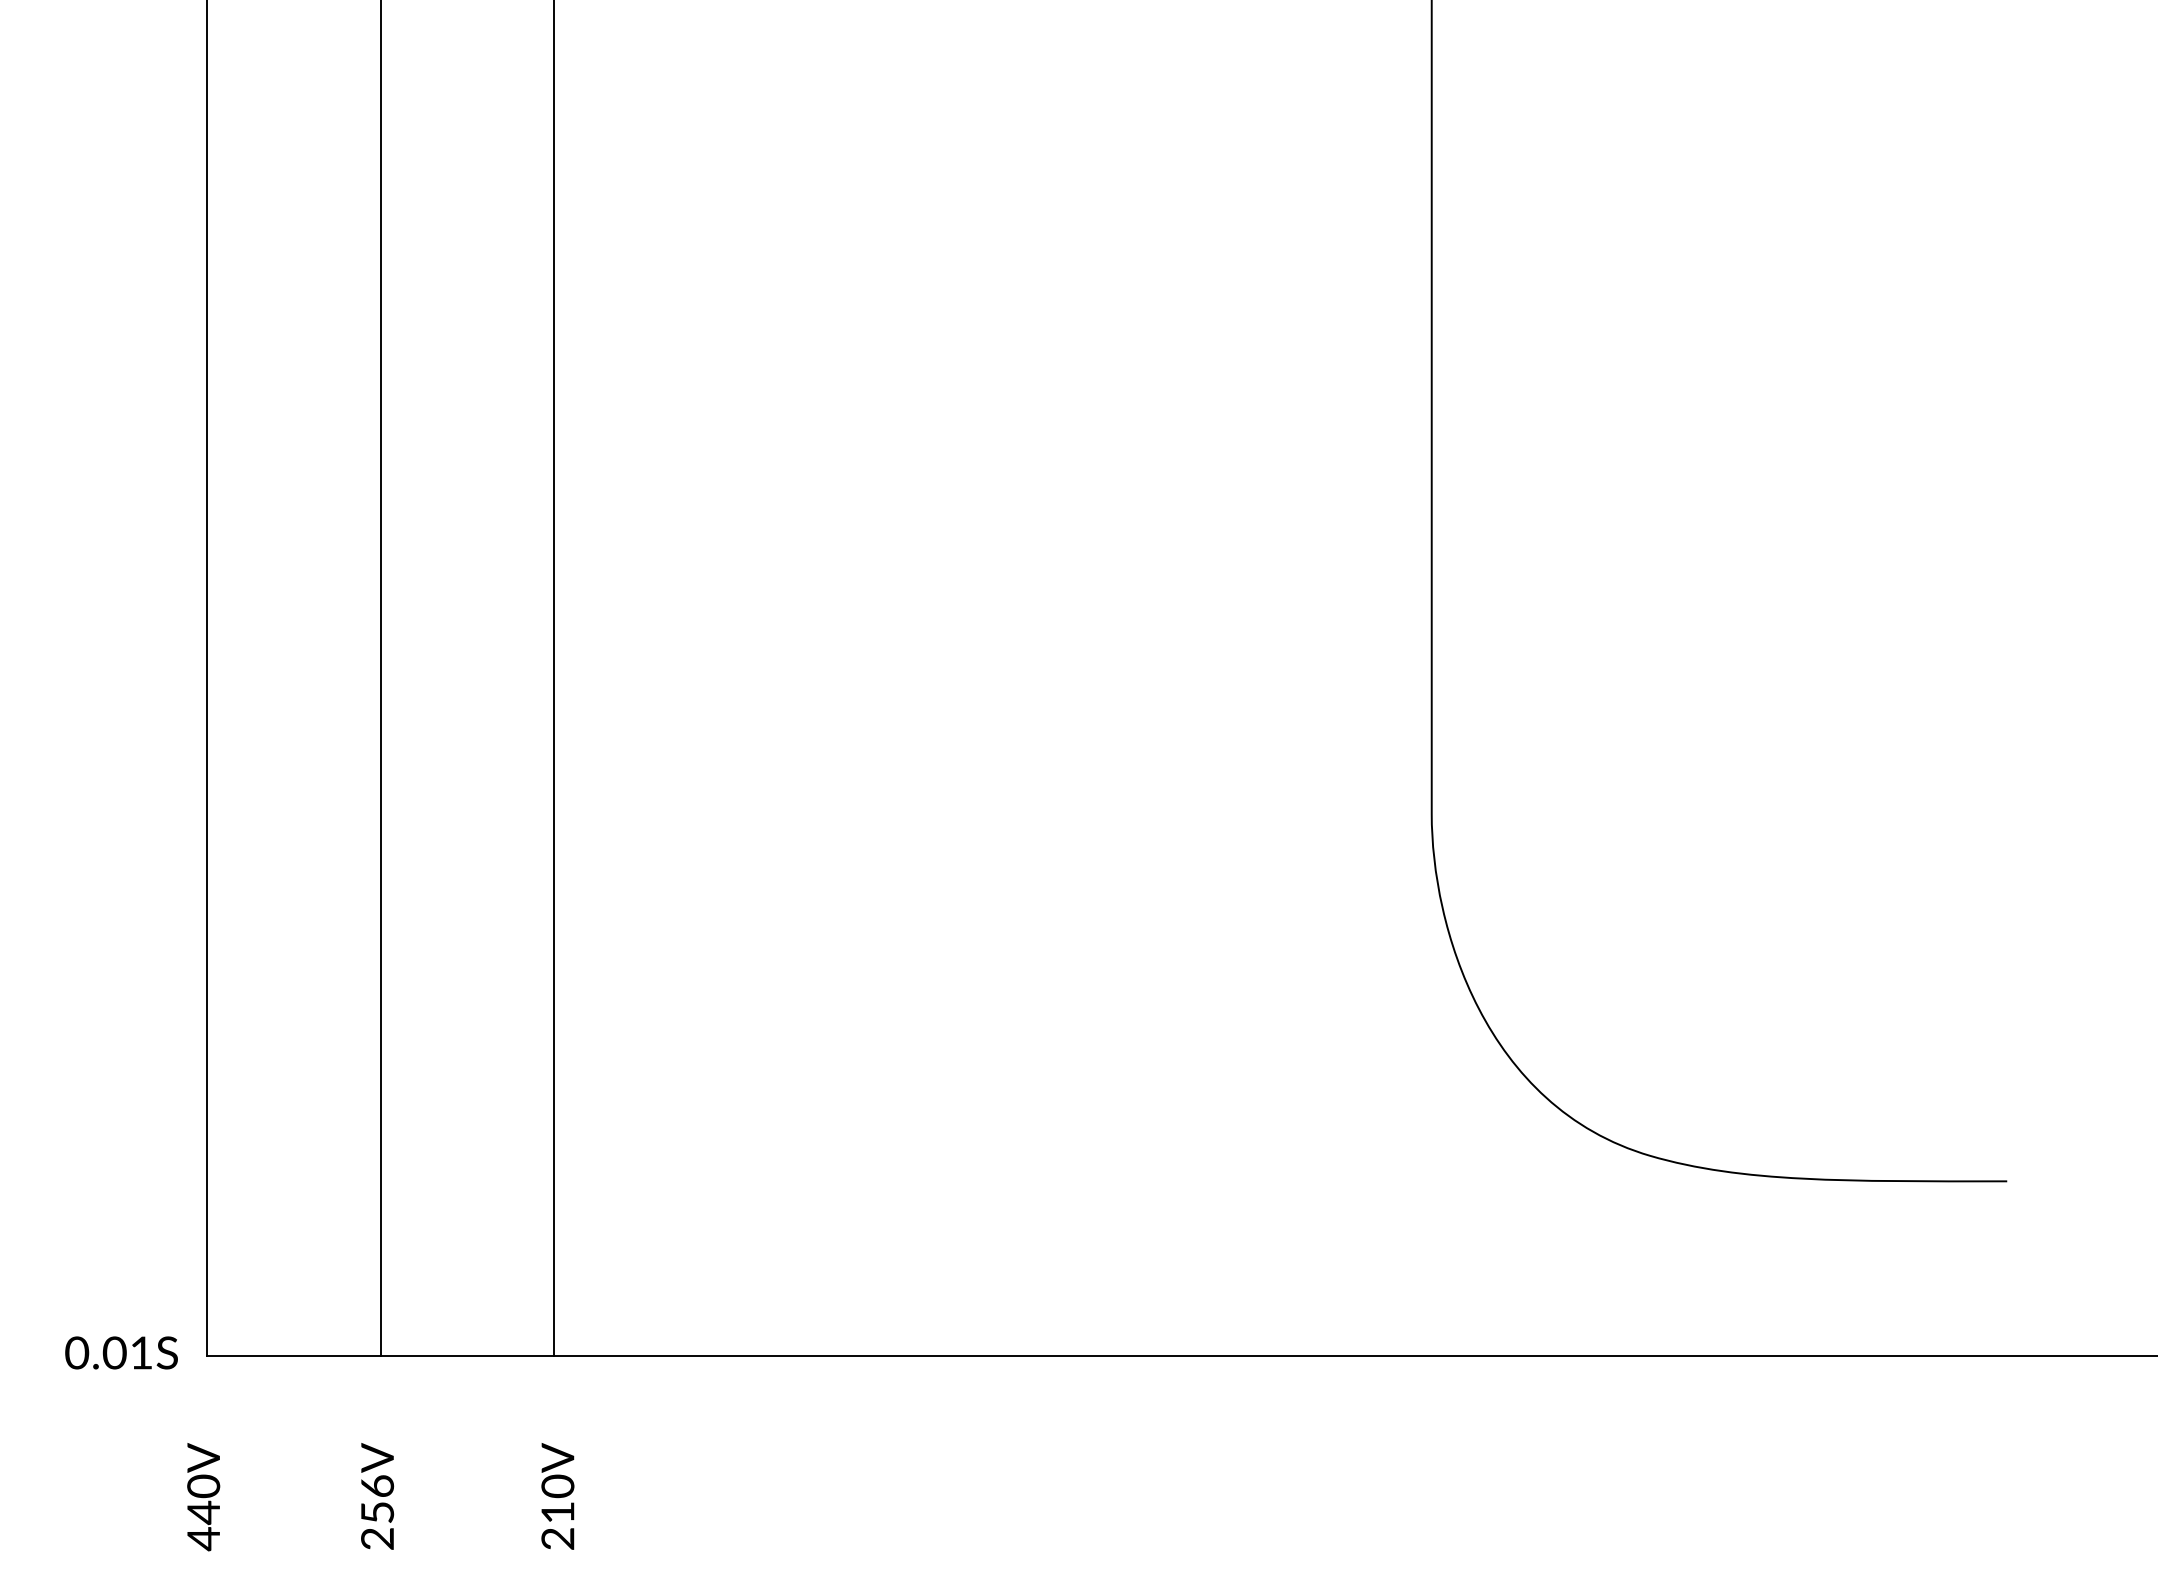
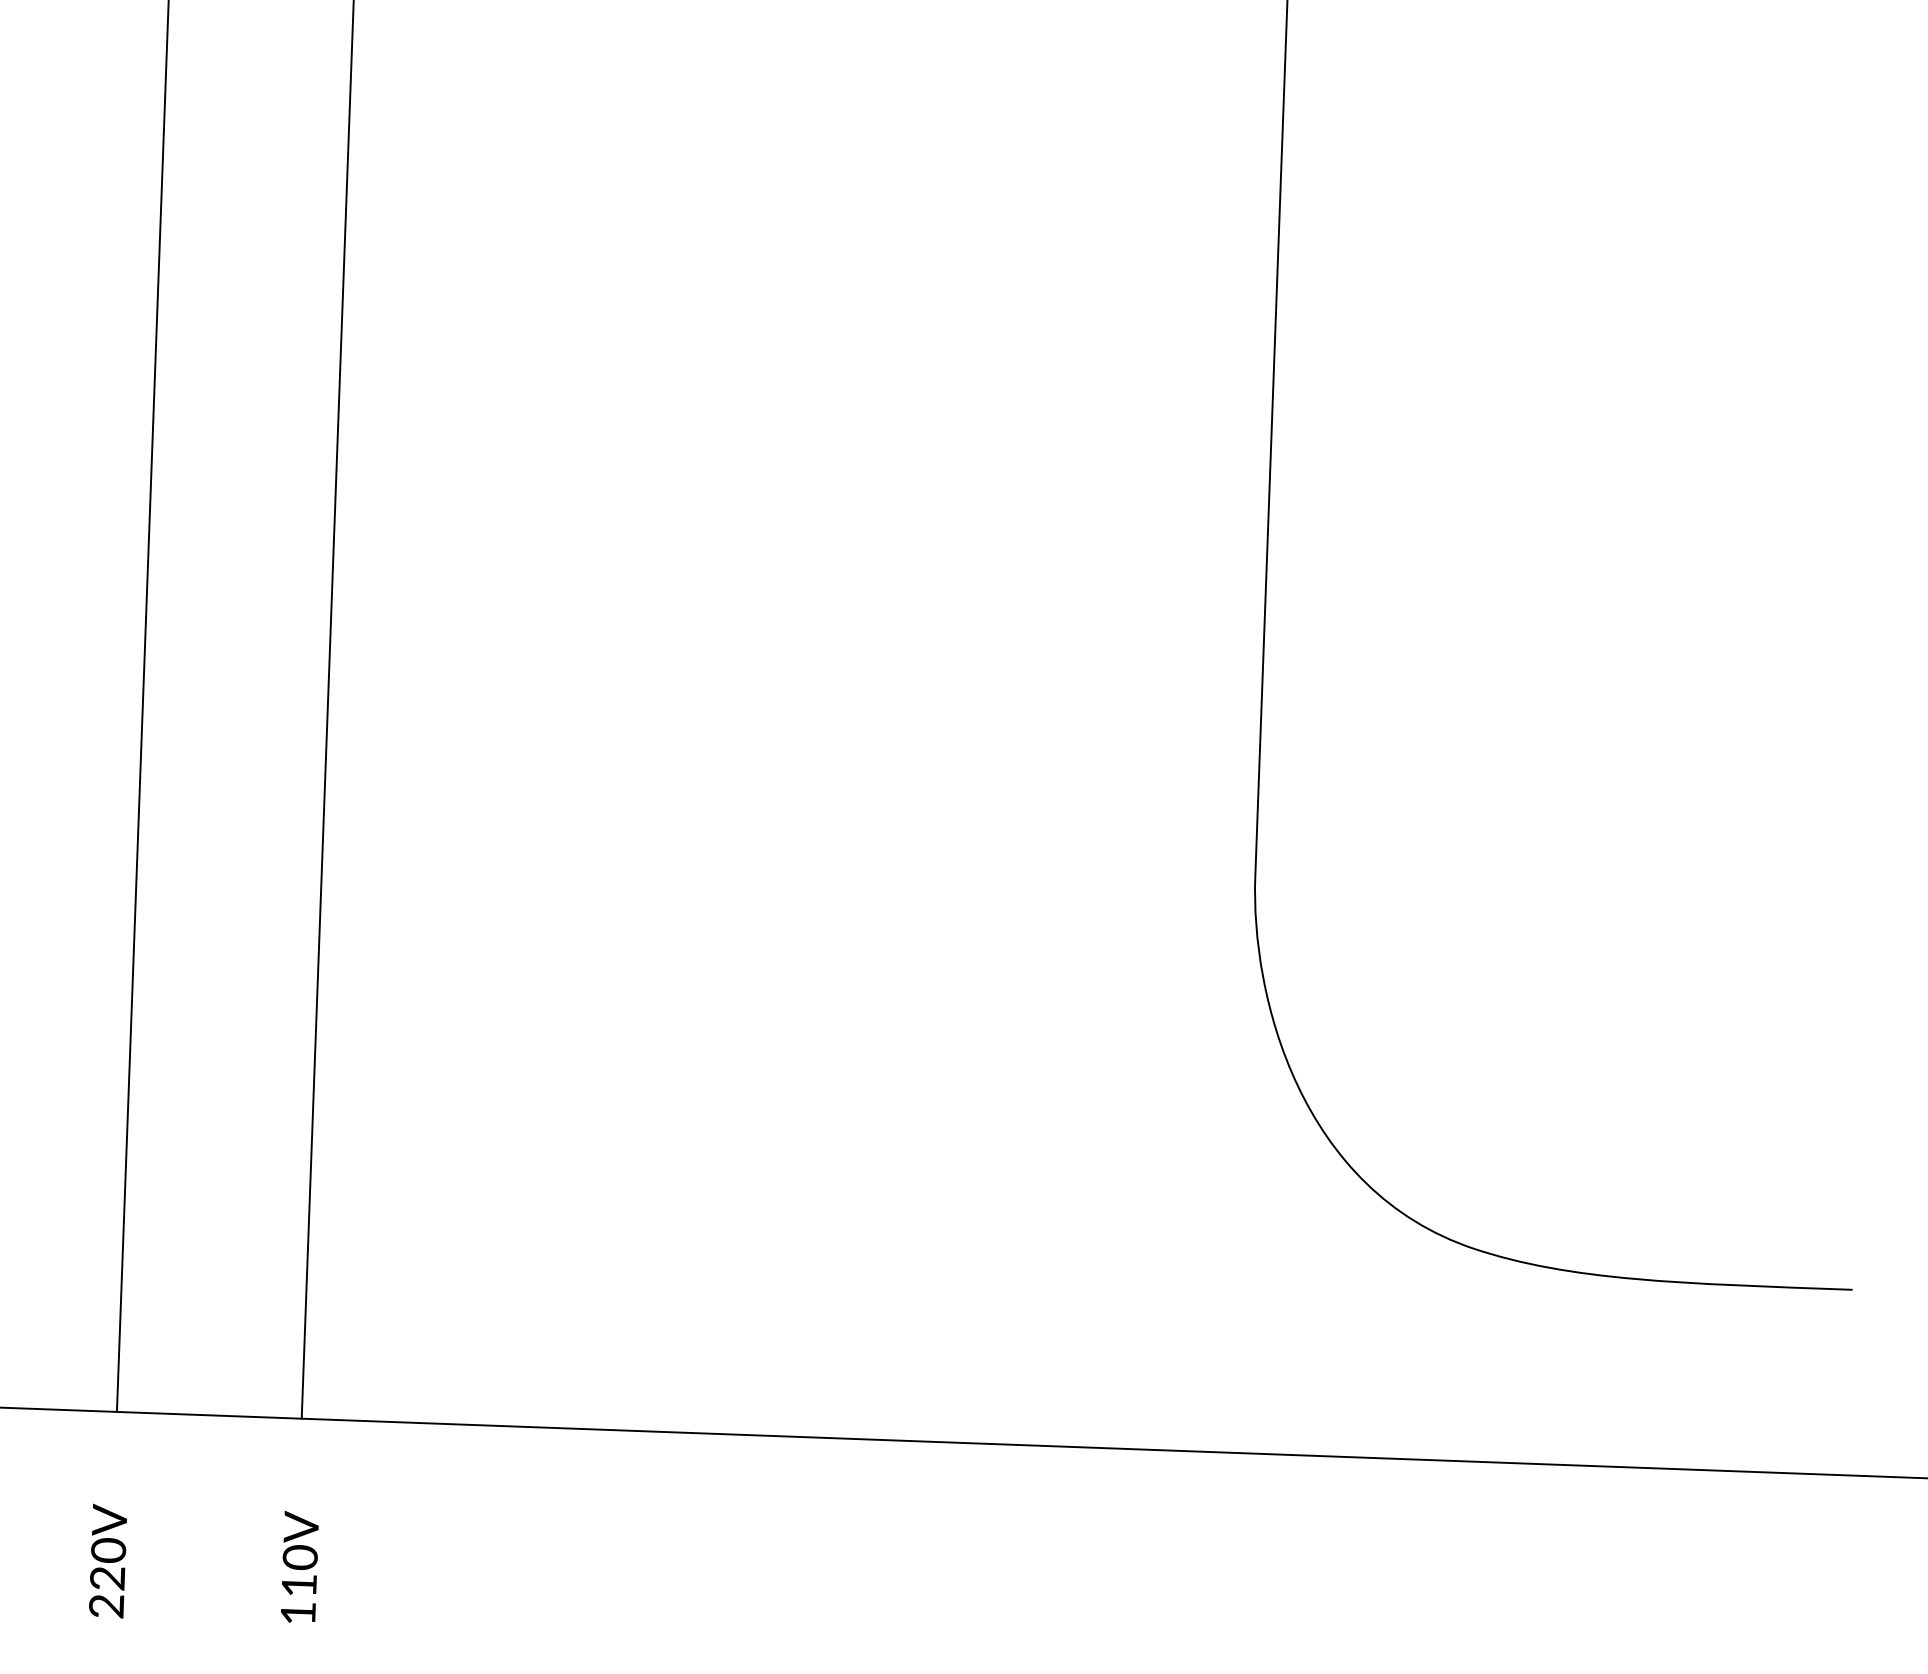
text: (377, 1498) -> (108, 1563), 256V -> 220V
text: (557, 1538) -> (297, 1612), 210V -> 110V

